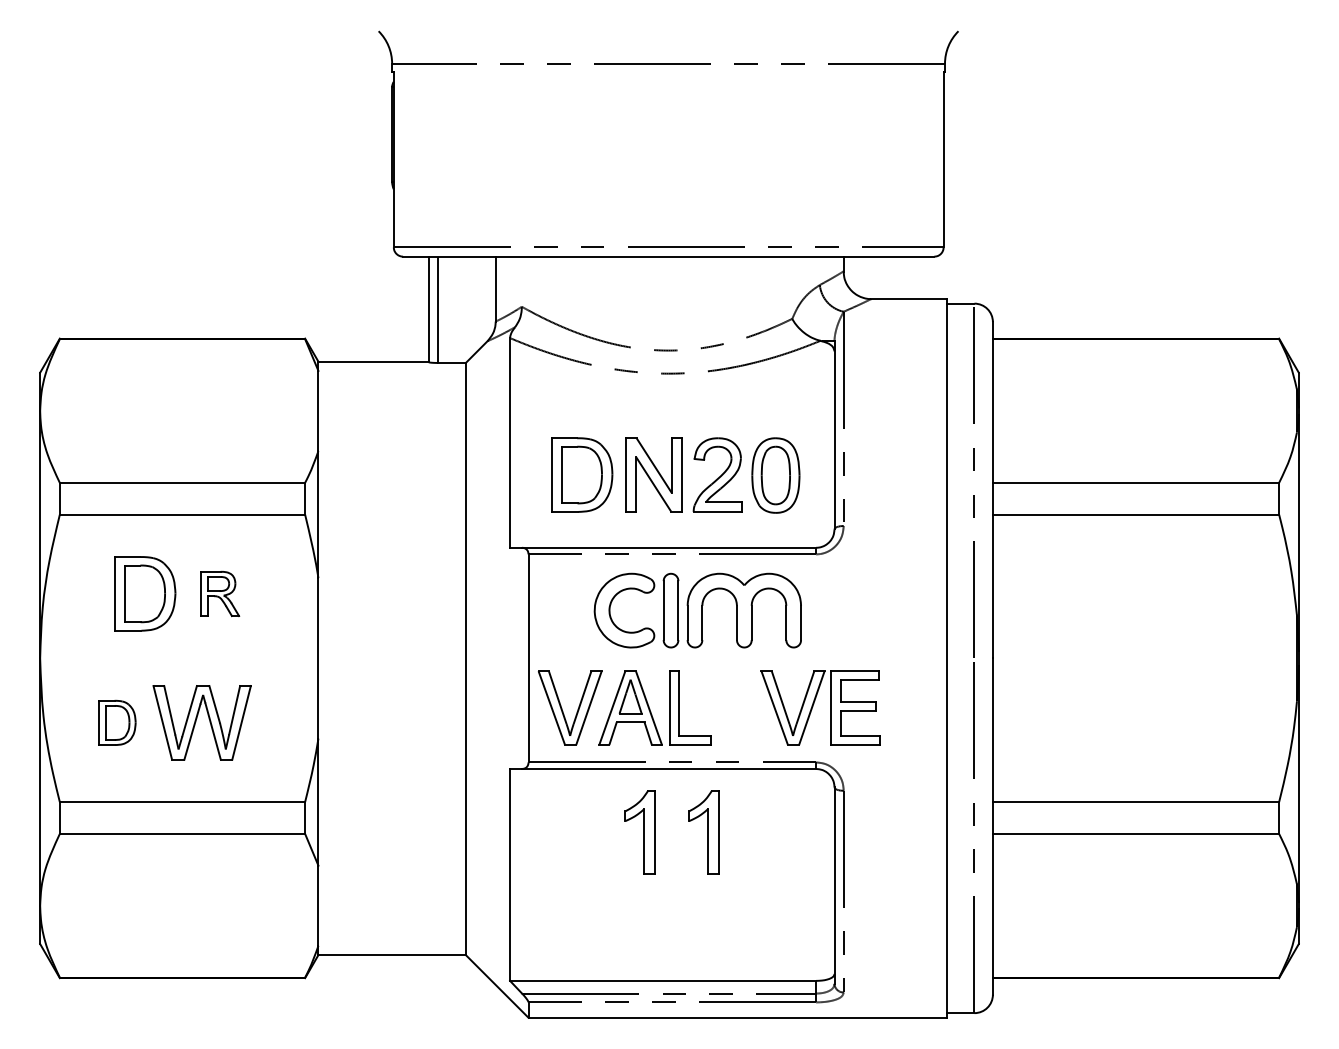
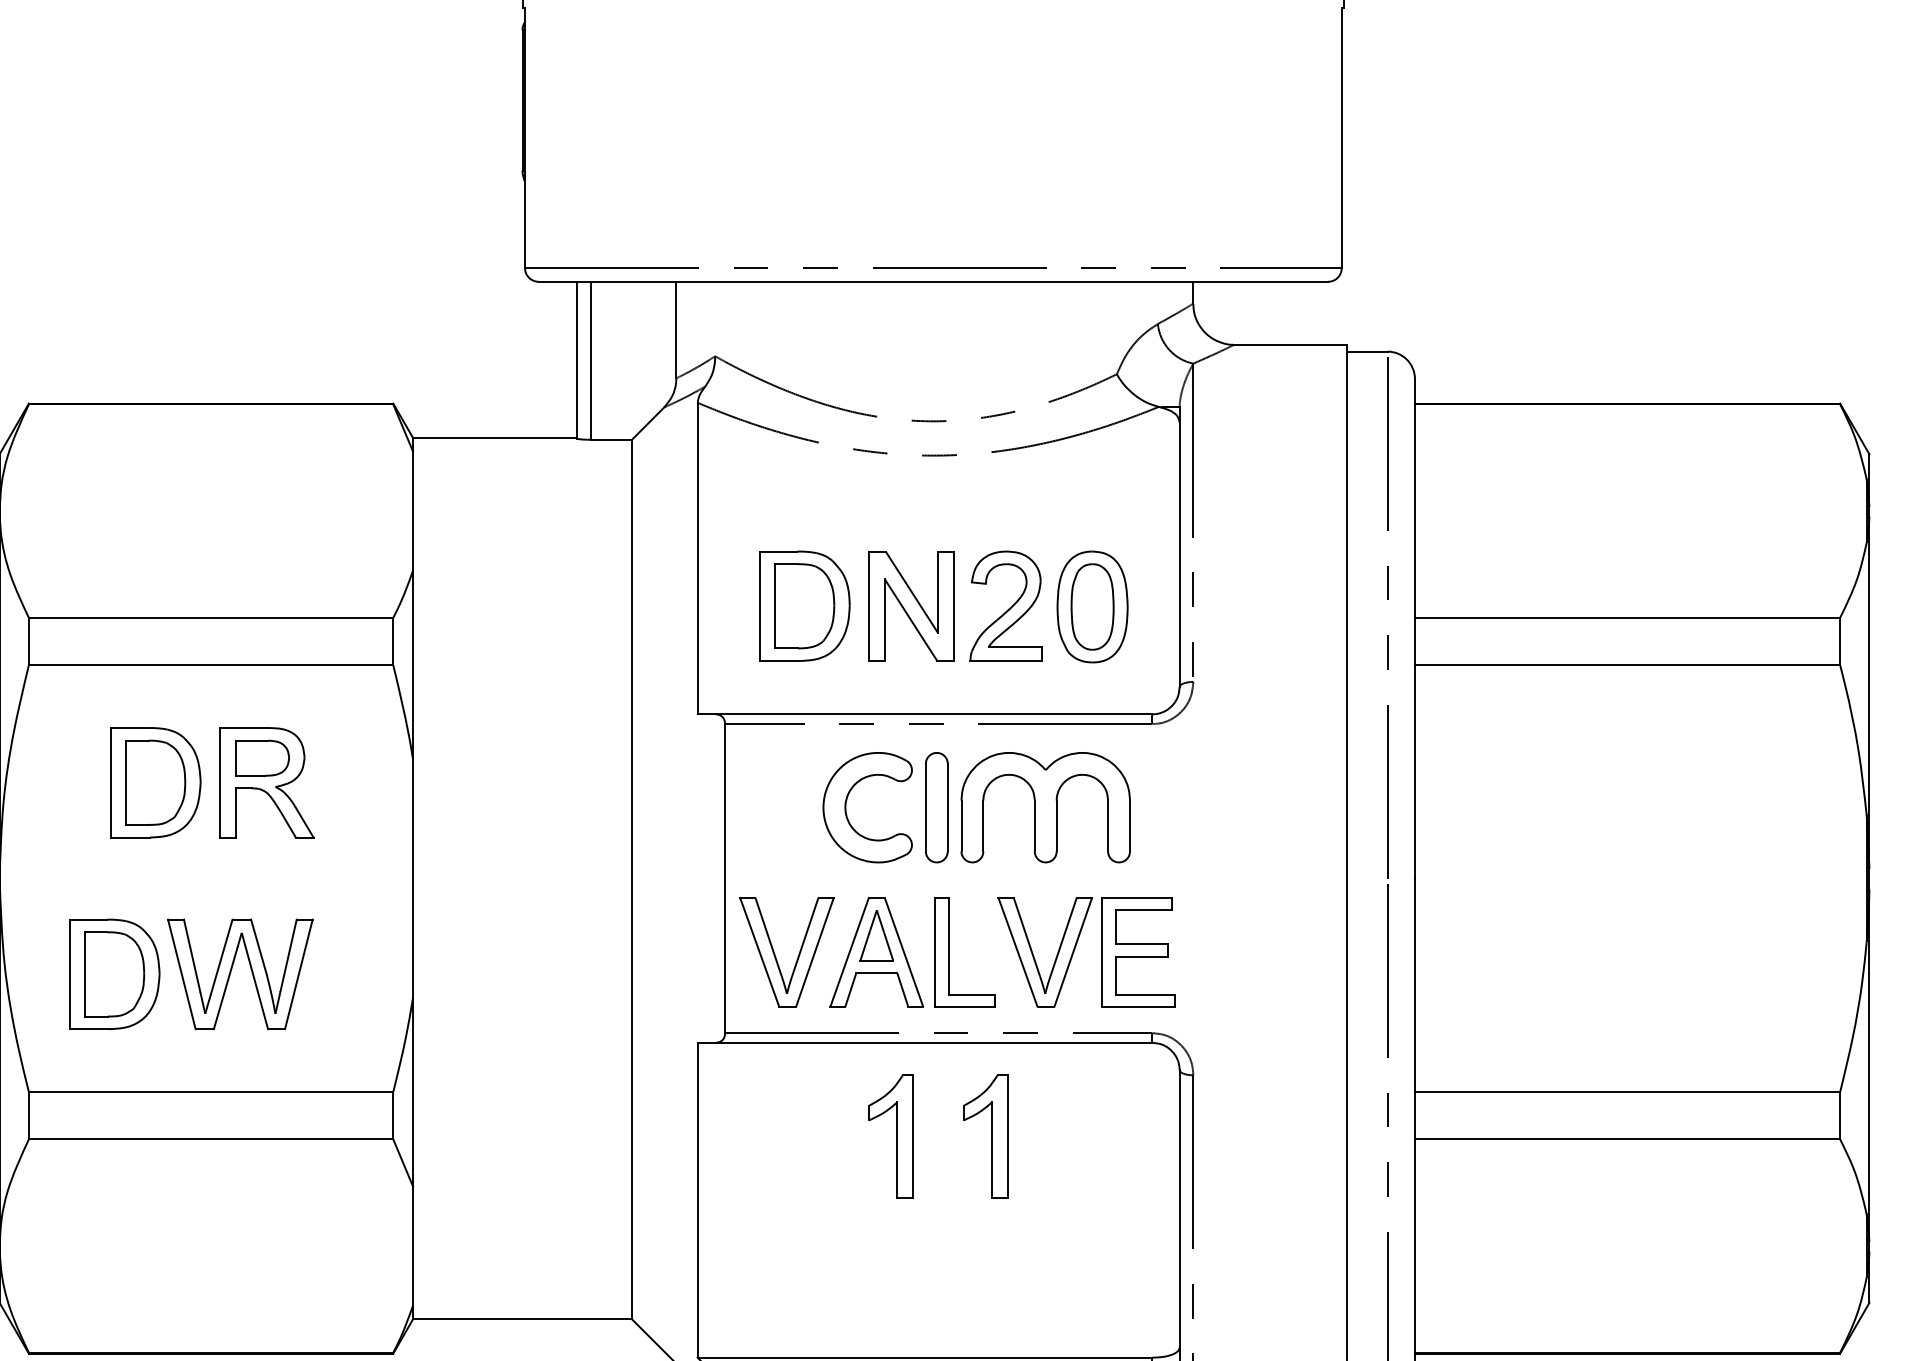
part: (220, 593) -> (267, 782), size x1.67
part: (814, 704) -> (1077, 947), moved
part: (117, 722) -> (114, 973), size x1.67

